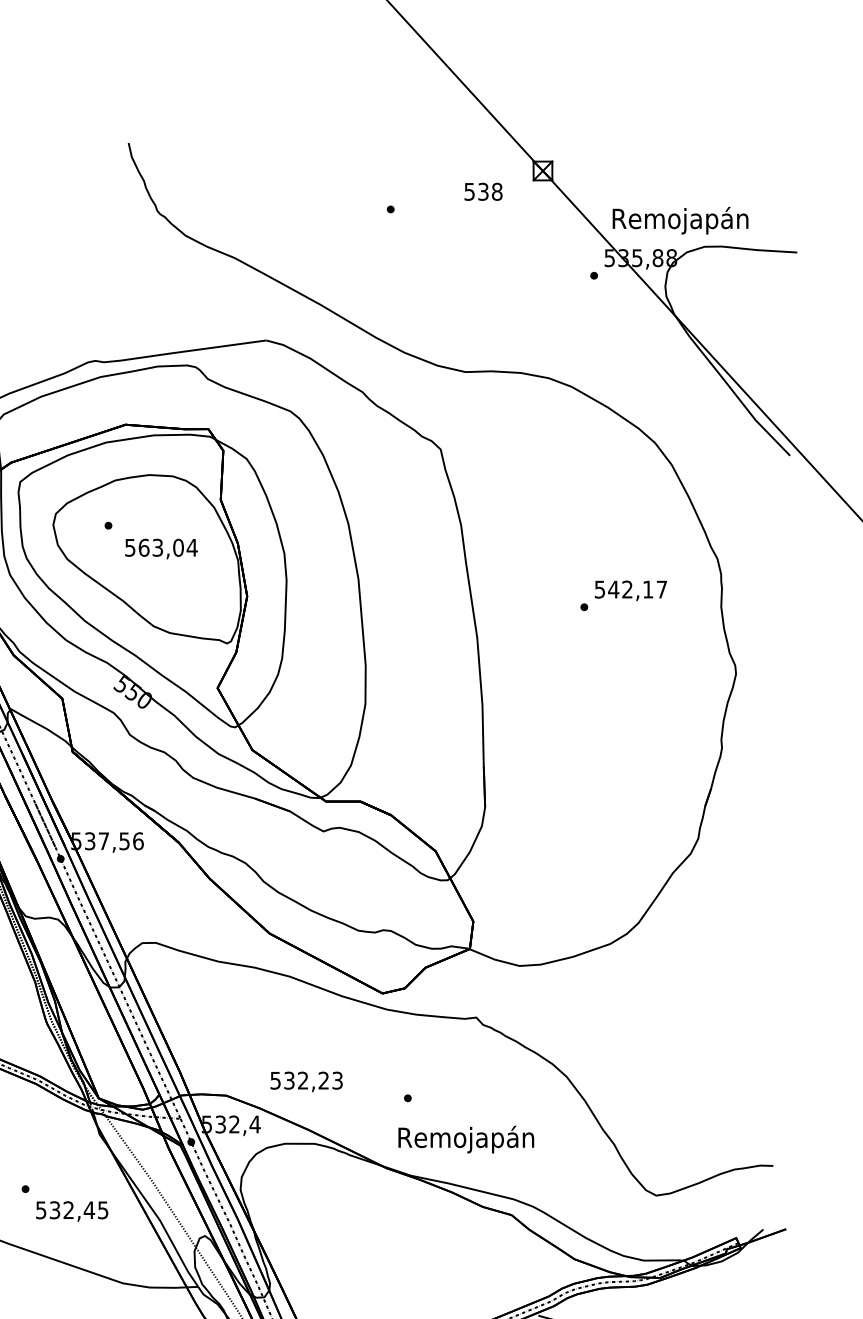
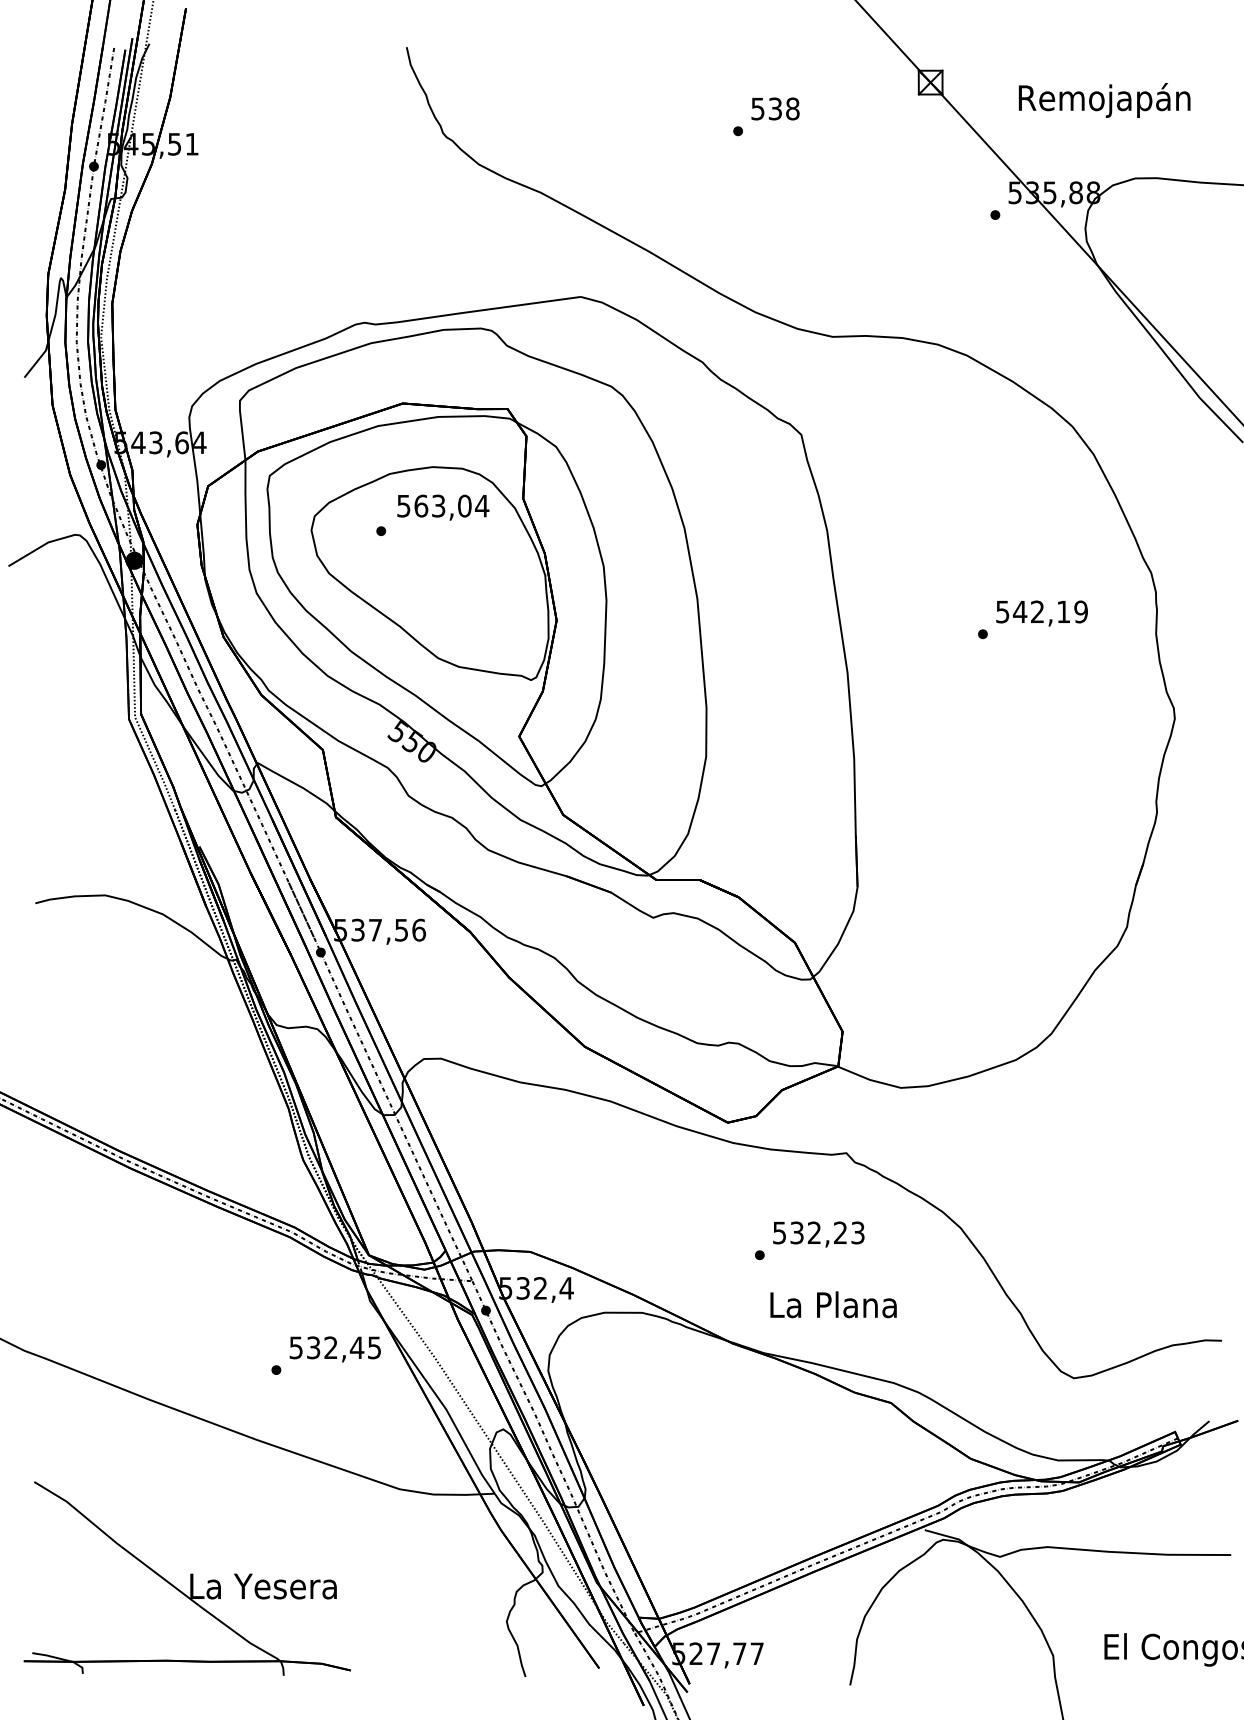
text: (483, 191) -> (775, 108), moved
text: (680, 220) -> (1104, 100), moved
text: (161, 548) -> (443, 507), moved
text: (661, 589) -> (1080, 611), 542,17 -> 542,19
text: (306, 1081) -> (818, 1234), moved
text: (466, 1139) -> (833, 1307), Remojapán -> La Plana
text: (71, 1211) -> (334, 1349), moved

